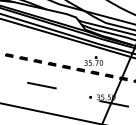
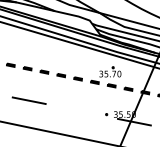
line: (41, 85) -> (28, 100), moved

